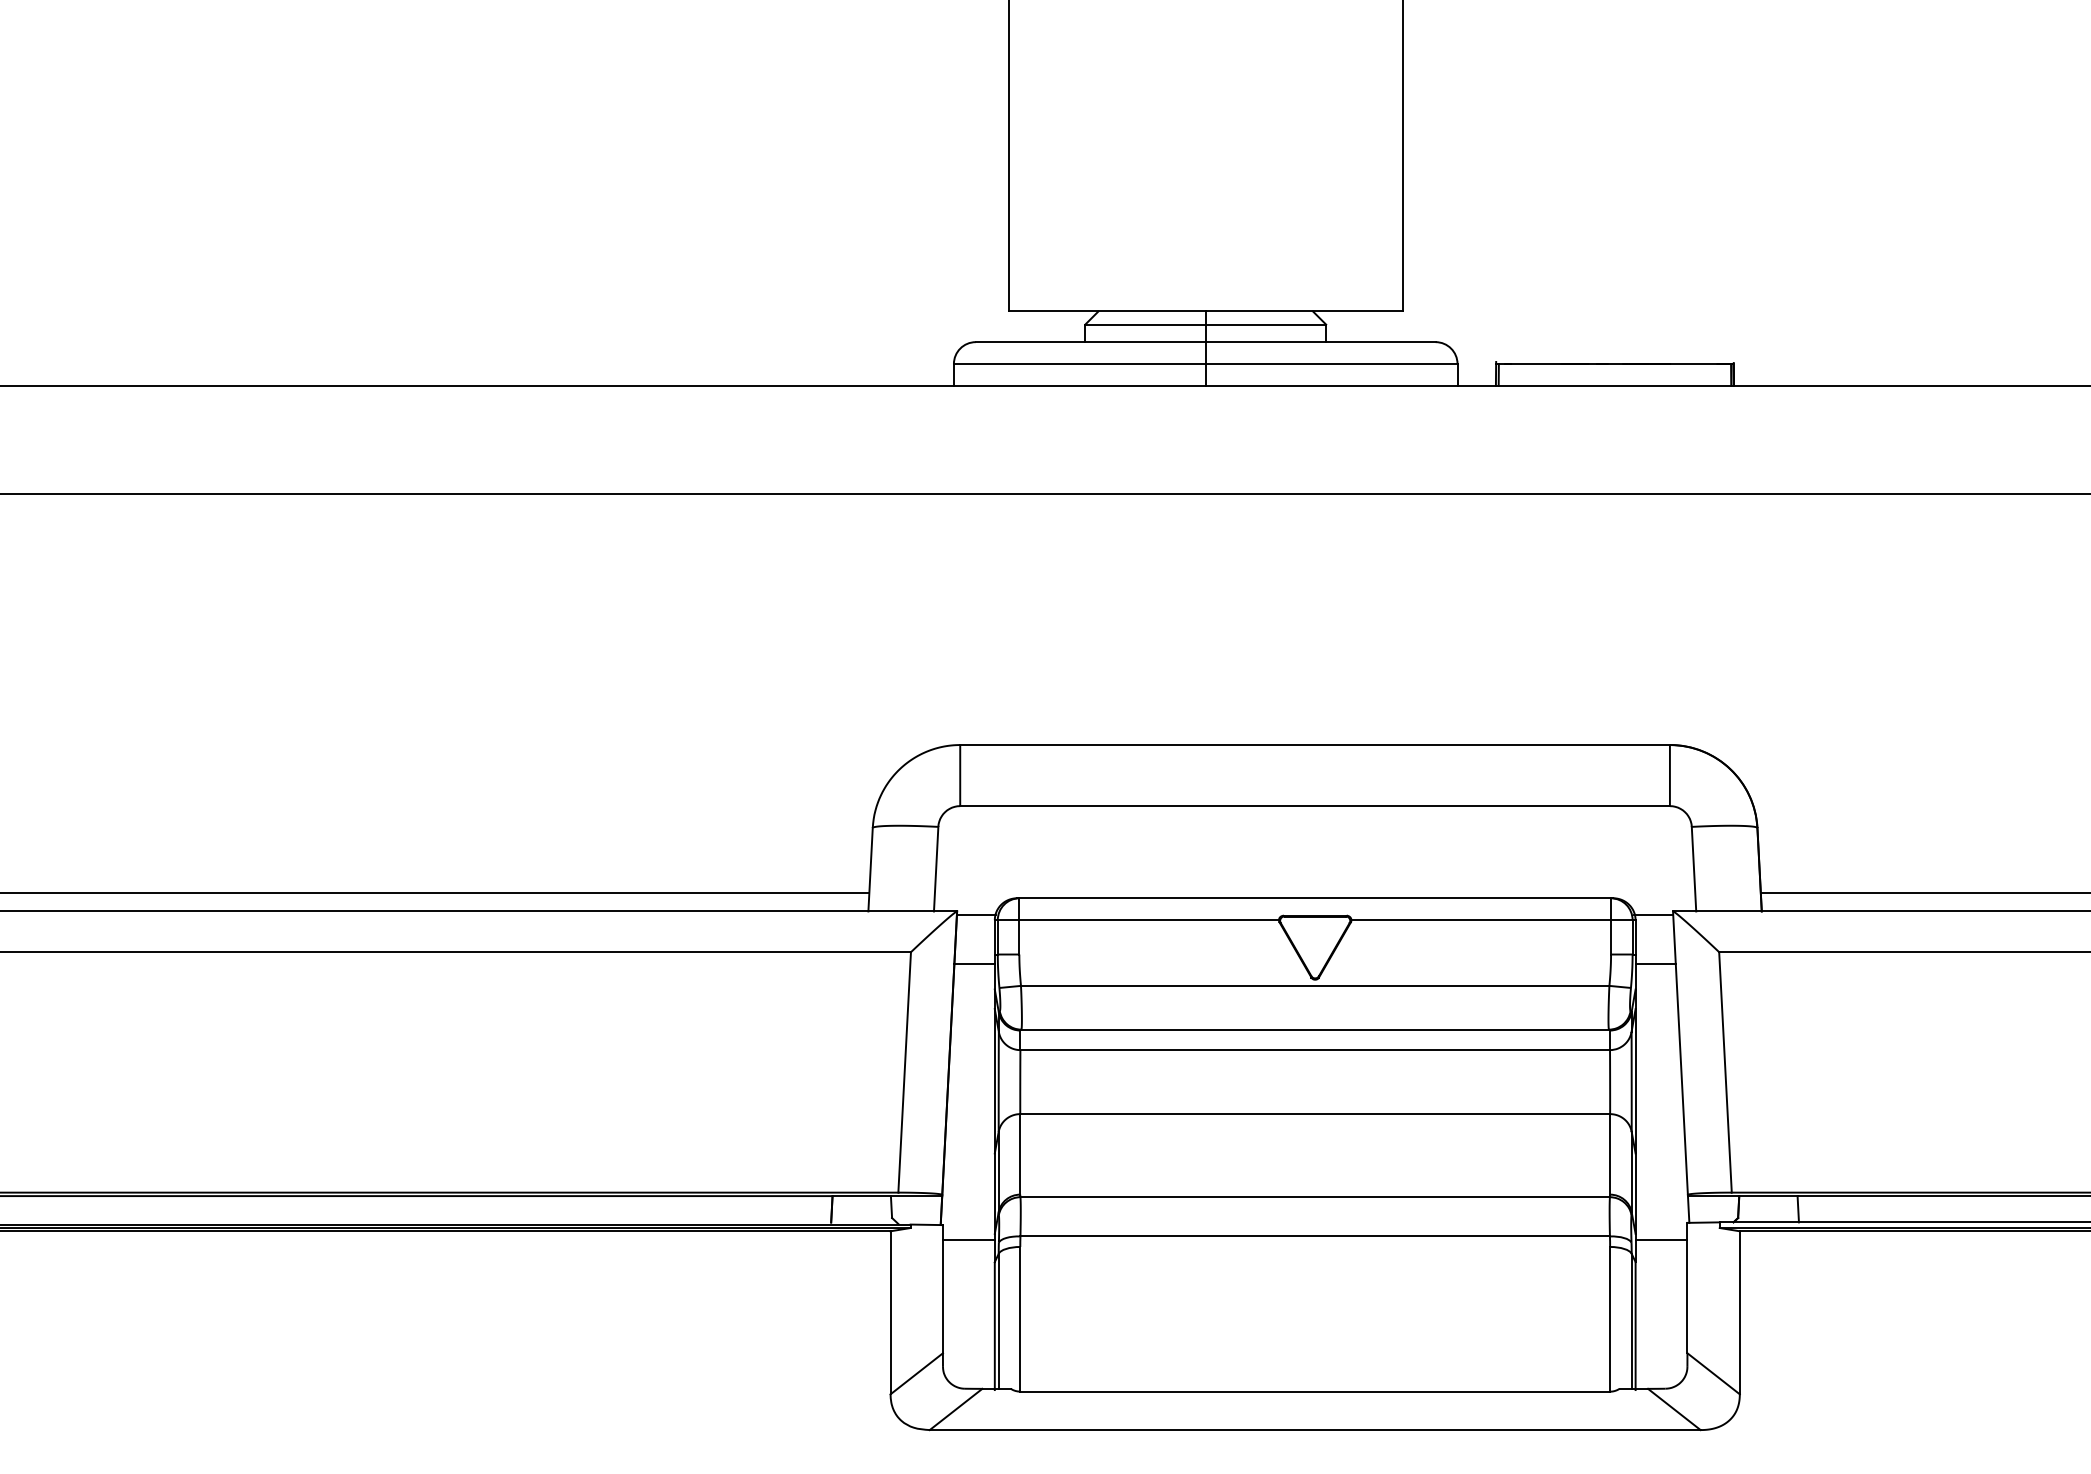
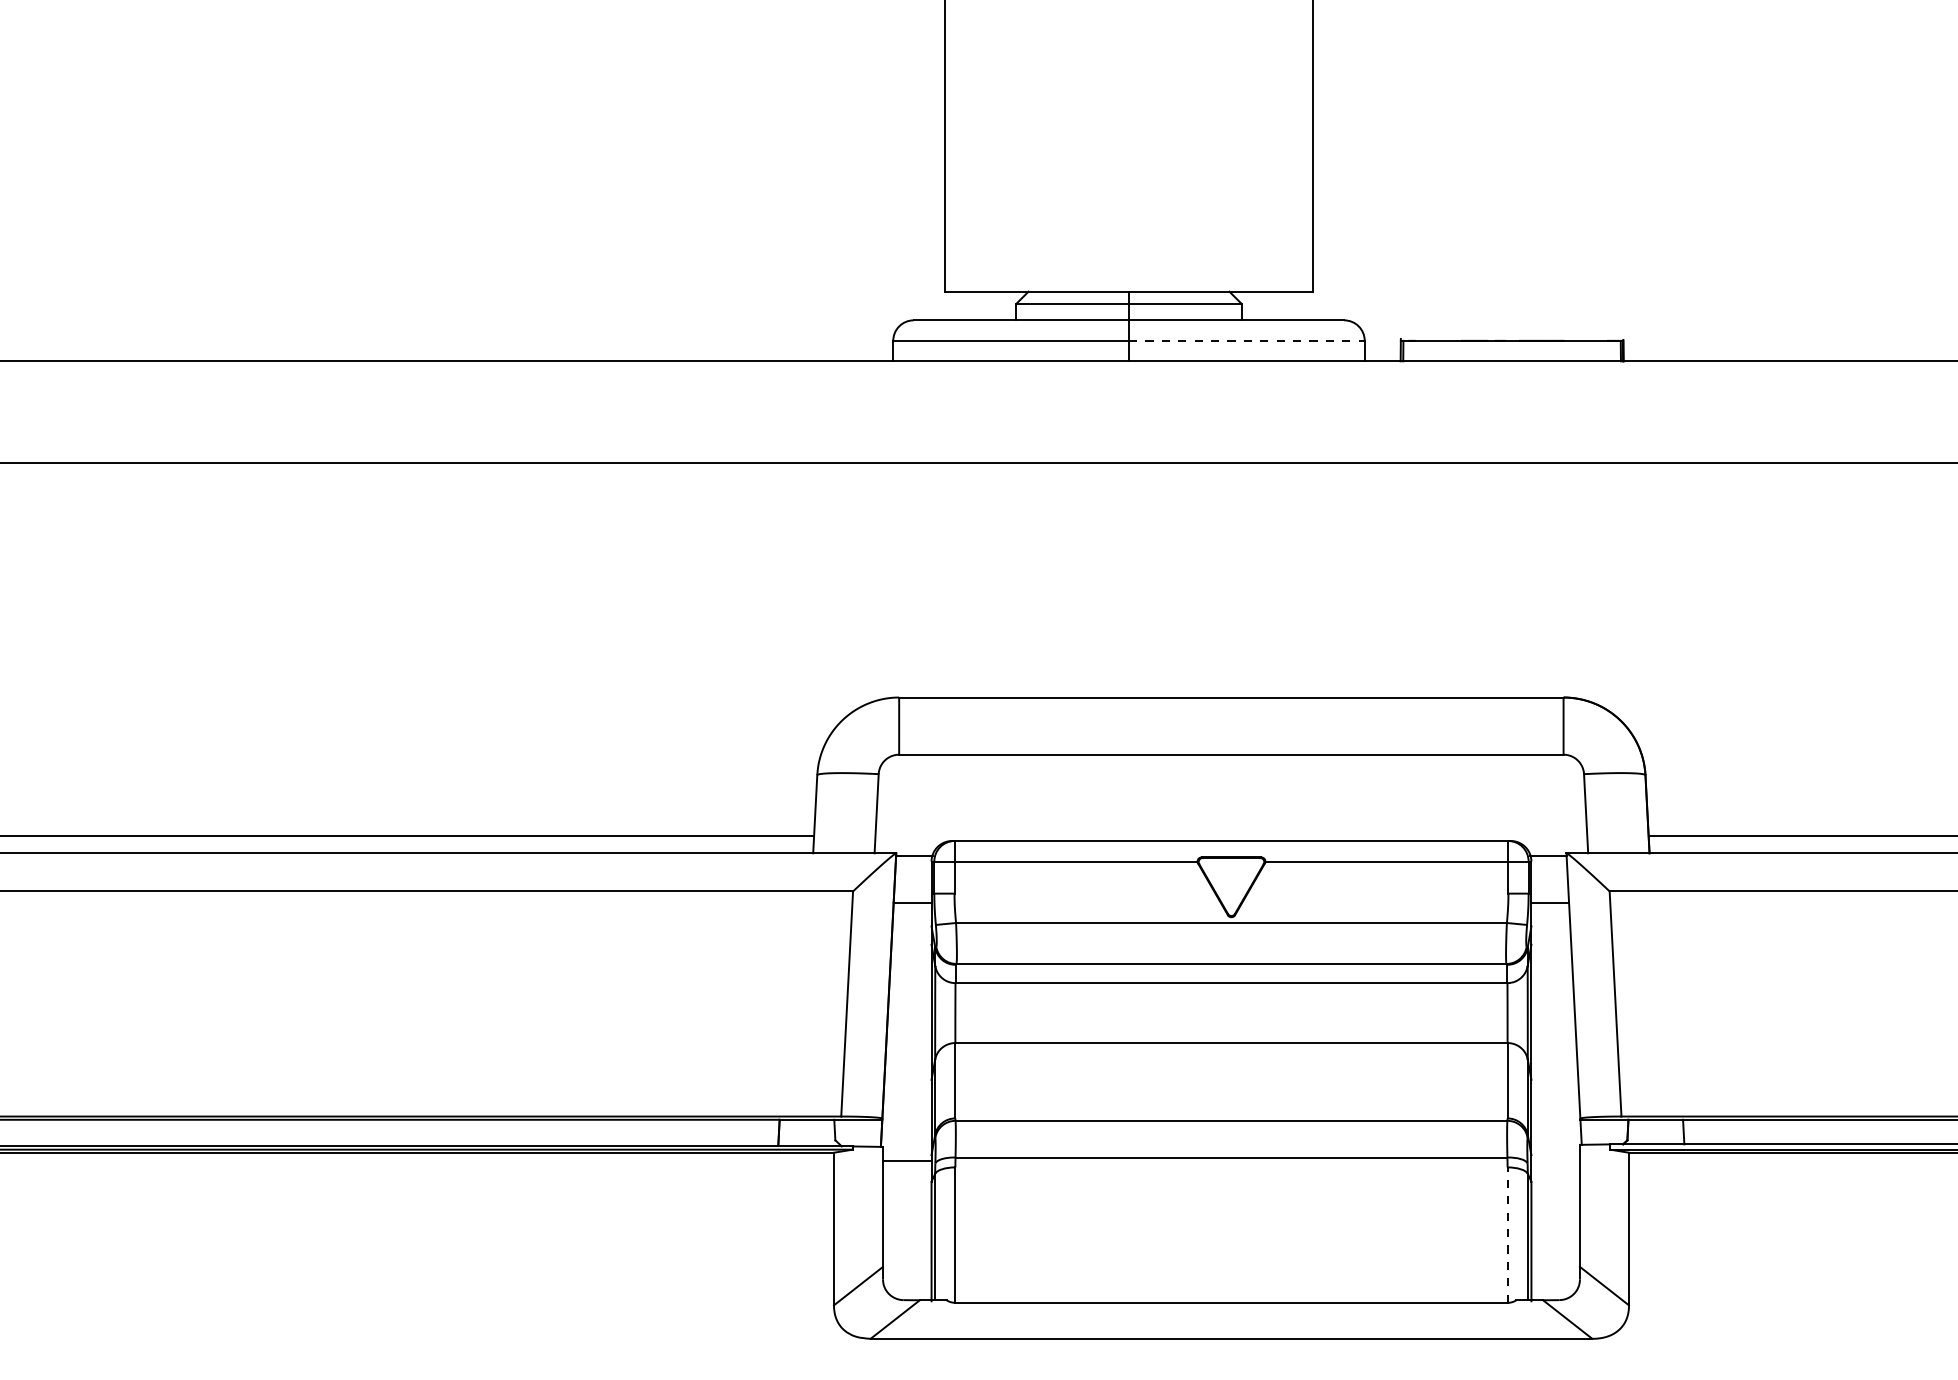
line: (1331, 363) -> (1246, 340), solid -> dashed
line: (1661, 1239) -> (1555, 1160), removed
line: (1610, 1319) -> (1507, 1235), solid -> dashed

